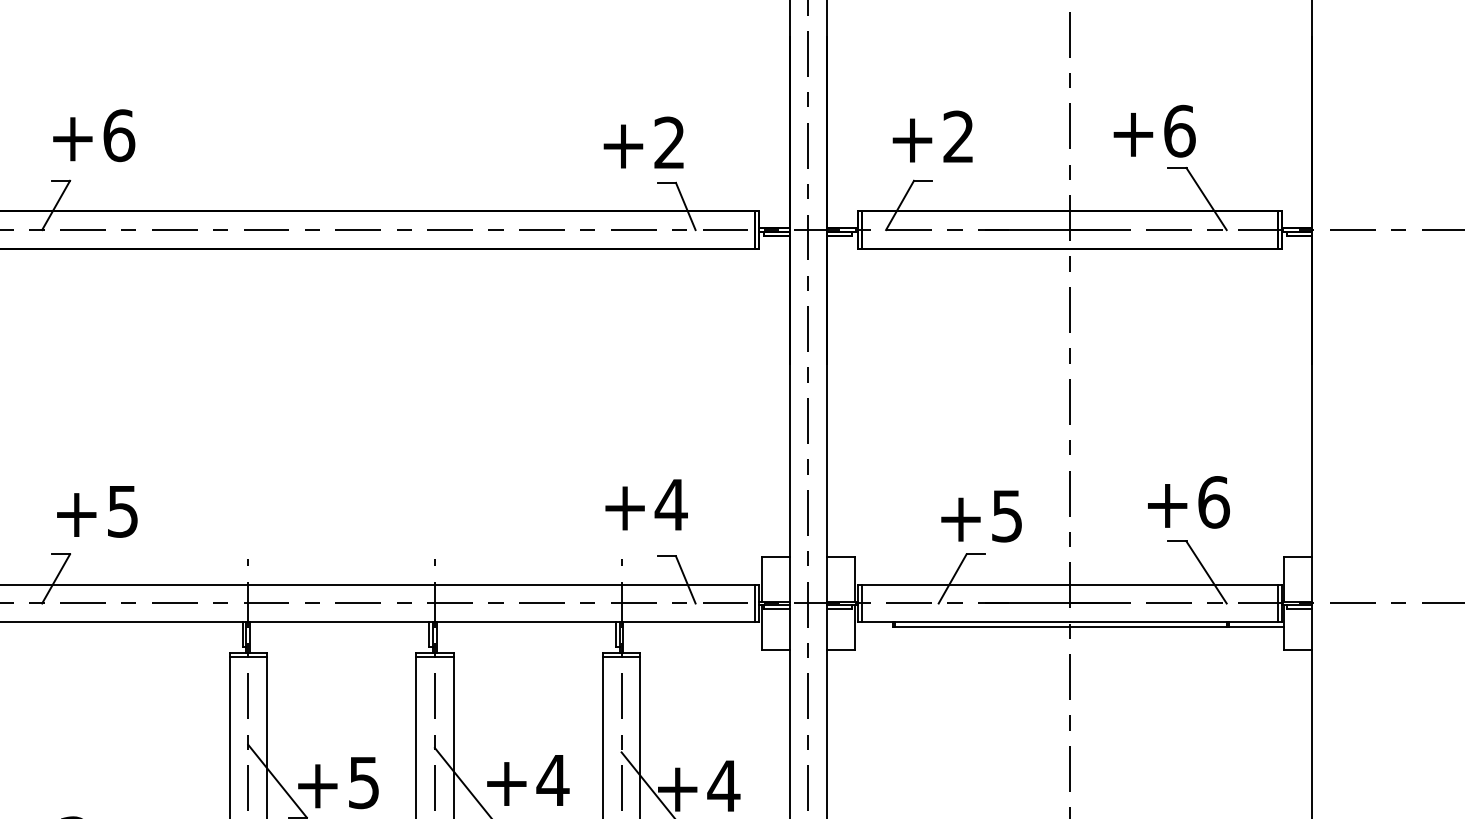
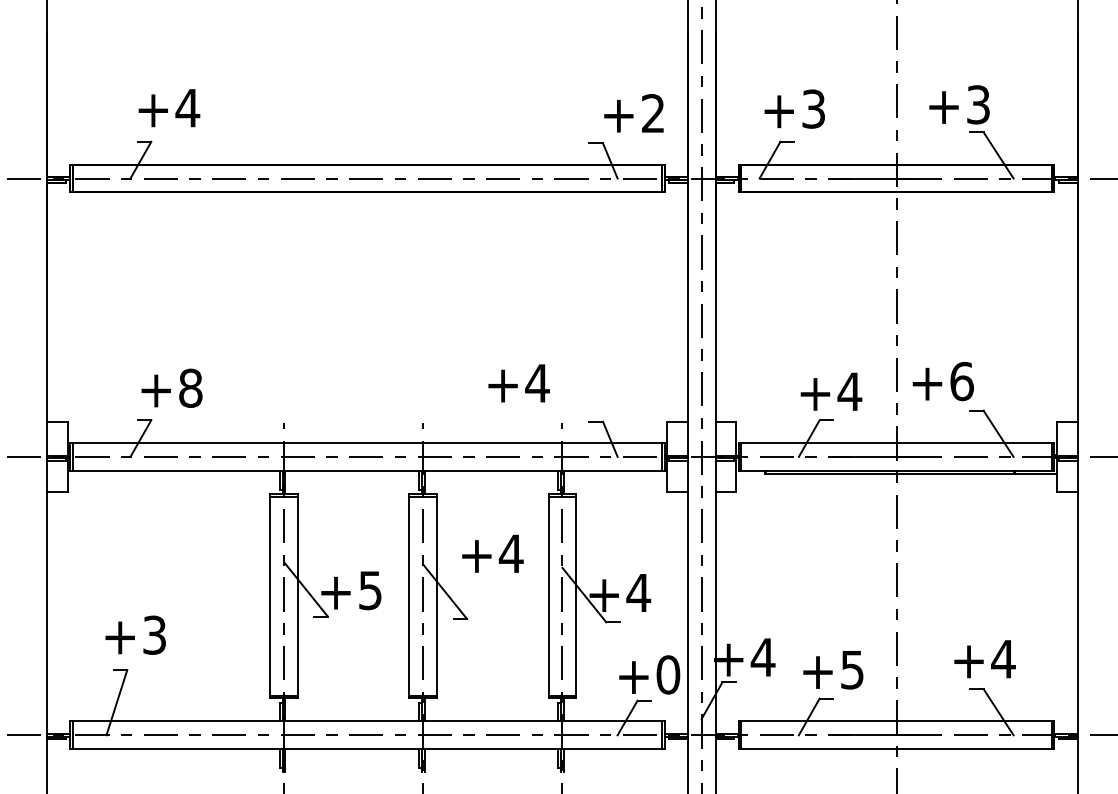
text: (1179, 130) -> (978, 104), +6 -> +3
text: (118, 134) -> (187, 107), +6 -> +4
text: (958, 136) -> (813, 108), +2 -> +3
text: (643, 142) -> (633, 113), moved
text: (1187, 502) -> (942, 381), moved
text: (645, 505) -> (518, 383), moved
text: (122, 510) -> (190, 387), +5 -> +8
text: (1006, 515) -> (849, 391), +5 -> +4
text: (527, 780) -> (492, 553), moved

